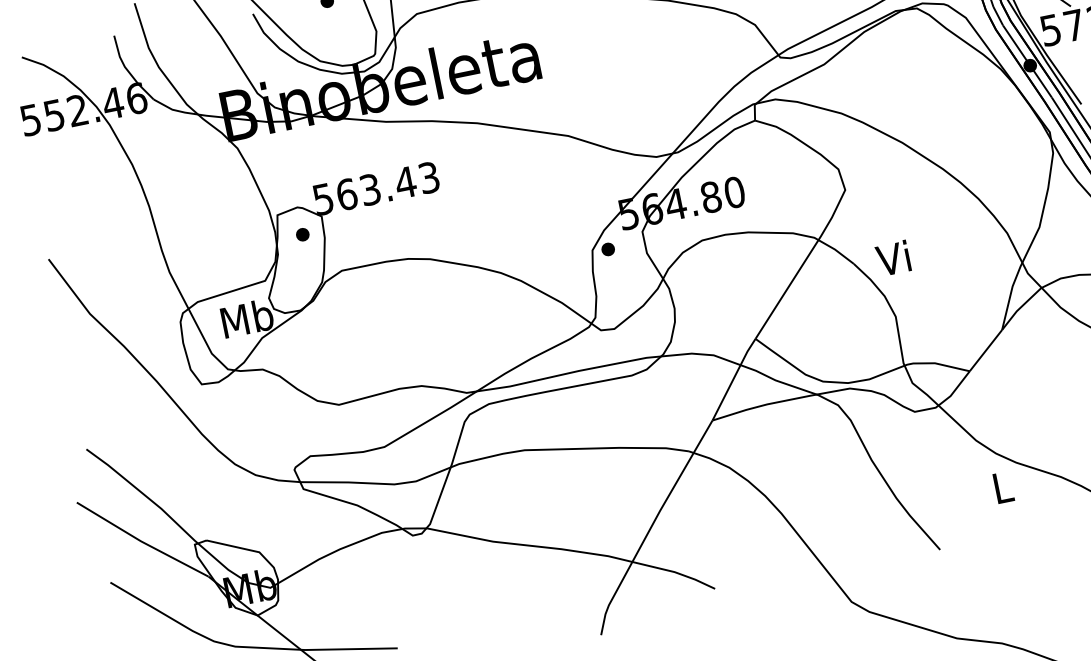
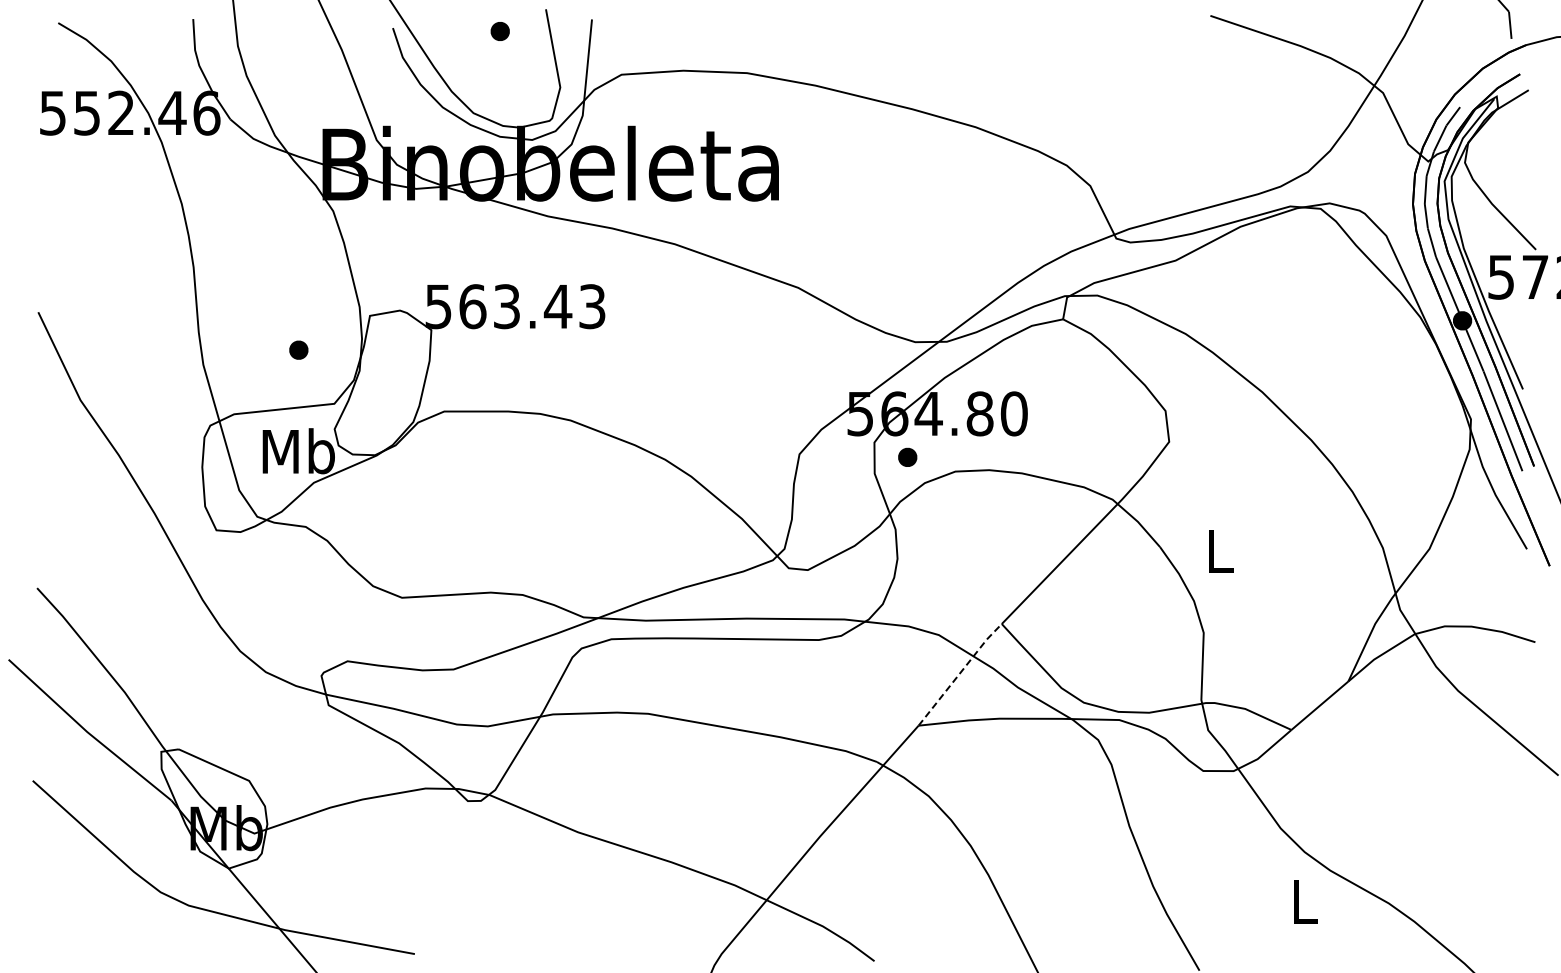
part: (302, 234) -> (298, 349), moved
part: (607, 248) -> (907, 456), moved
text: (893, 258) -> (1216, 550), Vi -> L
line: (733, 378) -> (959, 673), solid -> dashed

